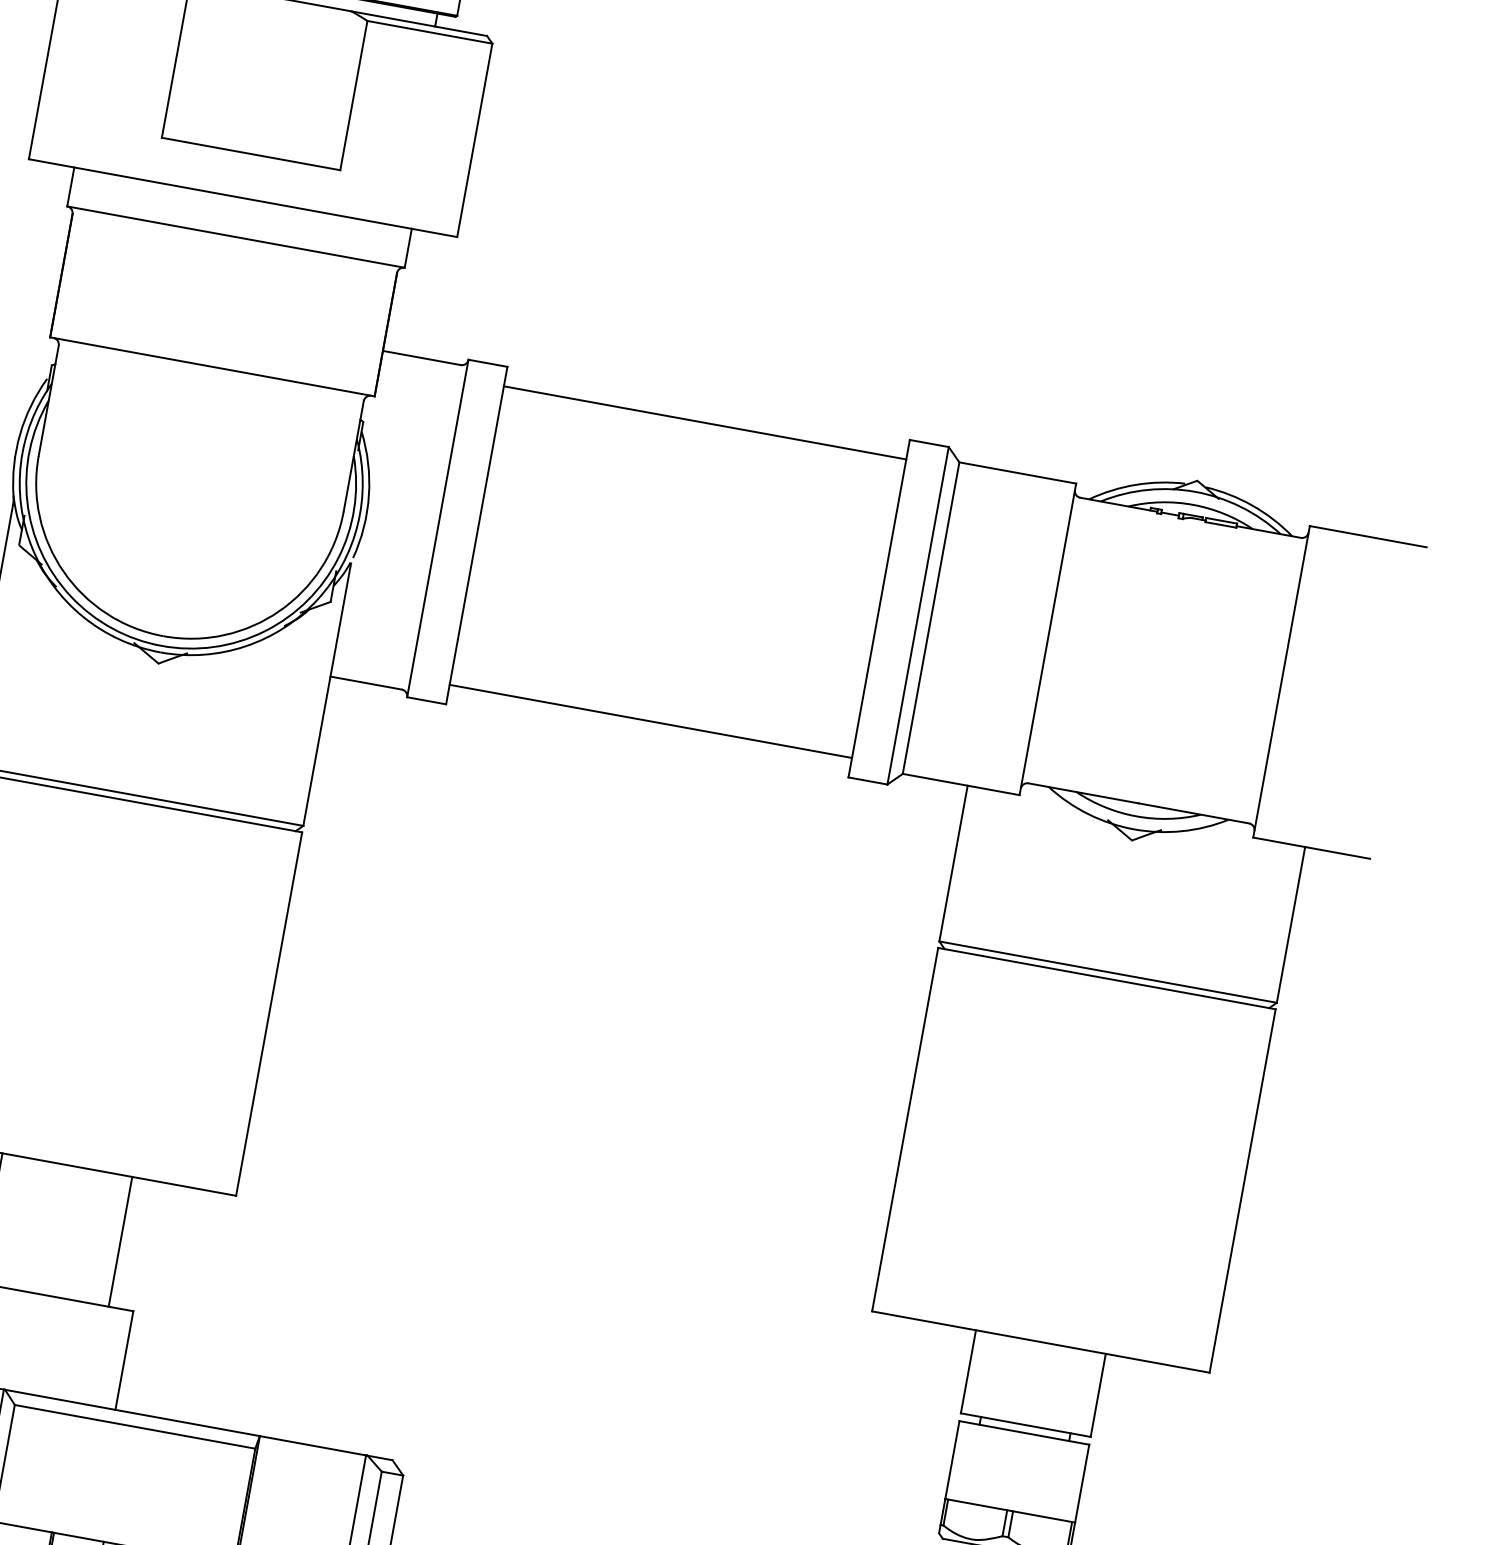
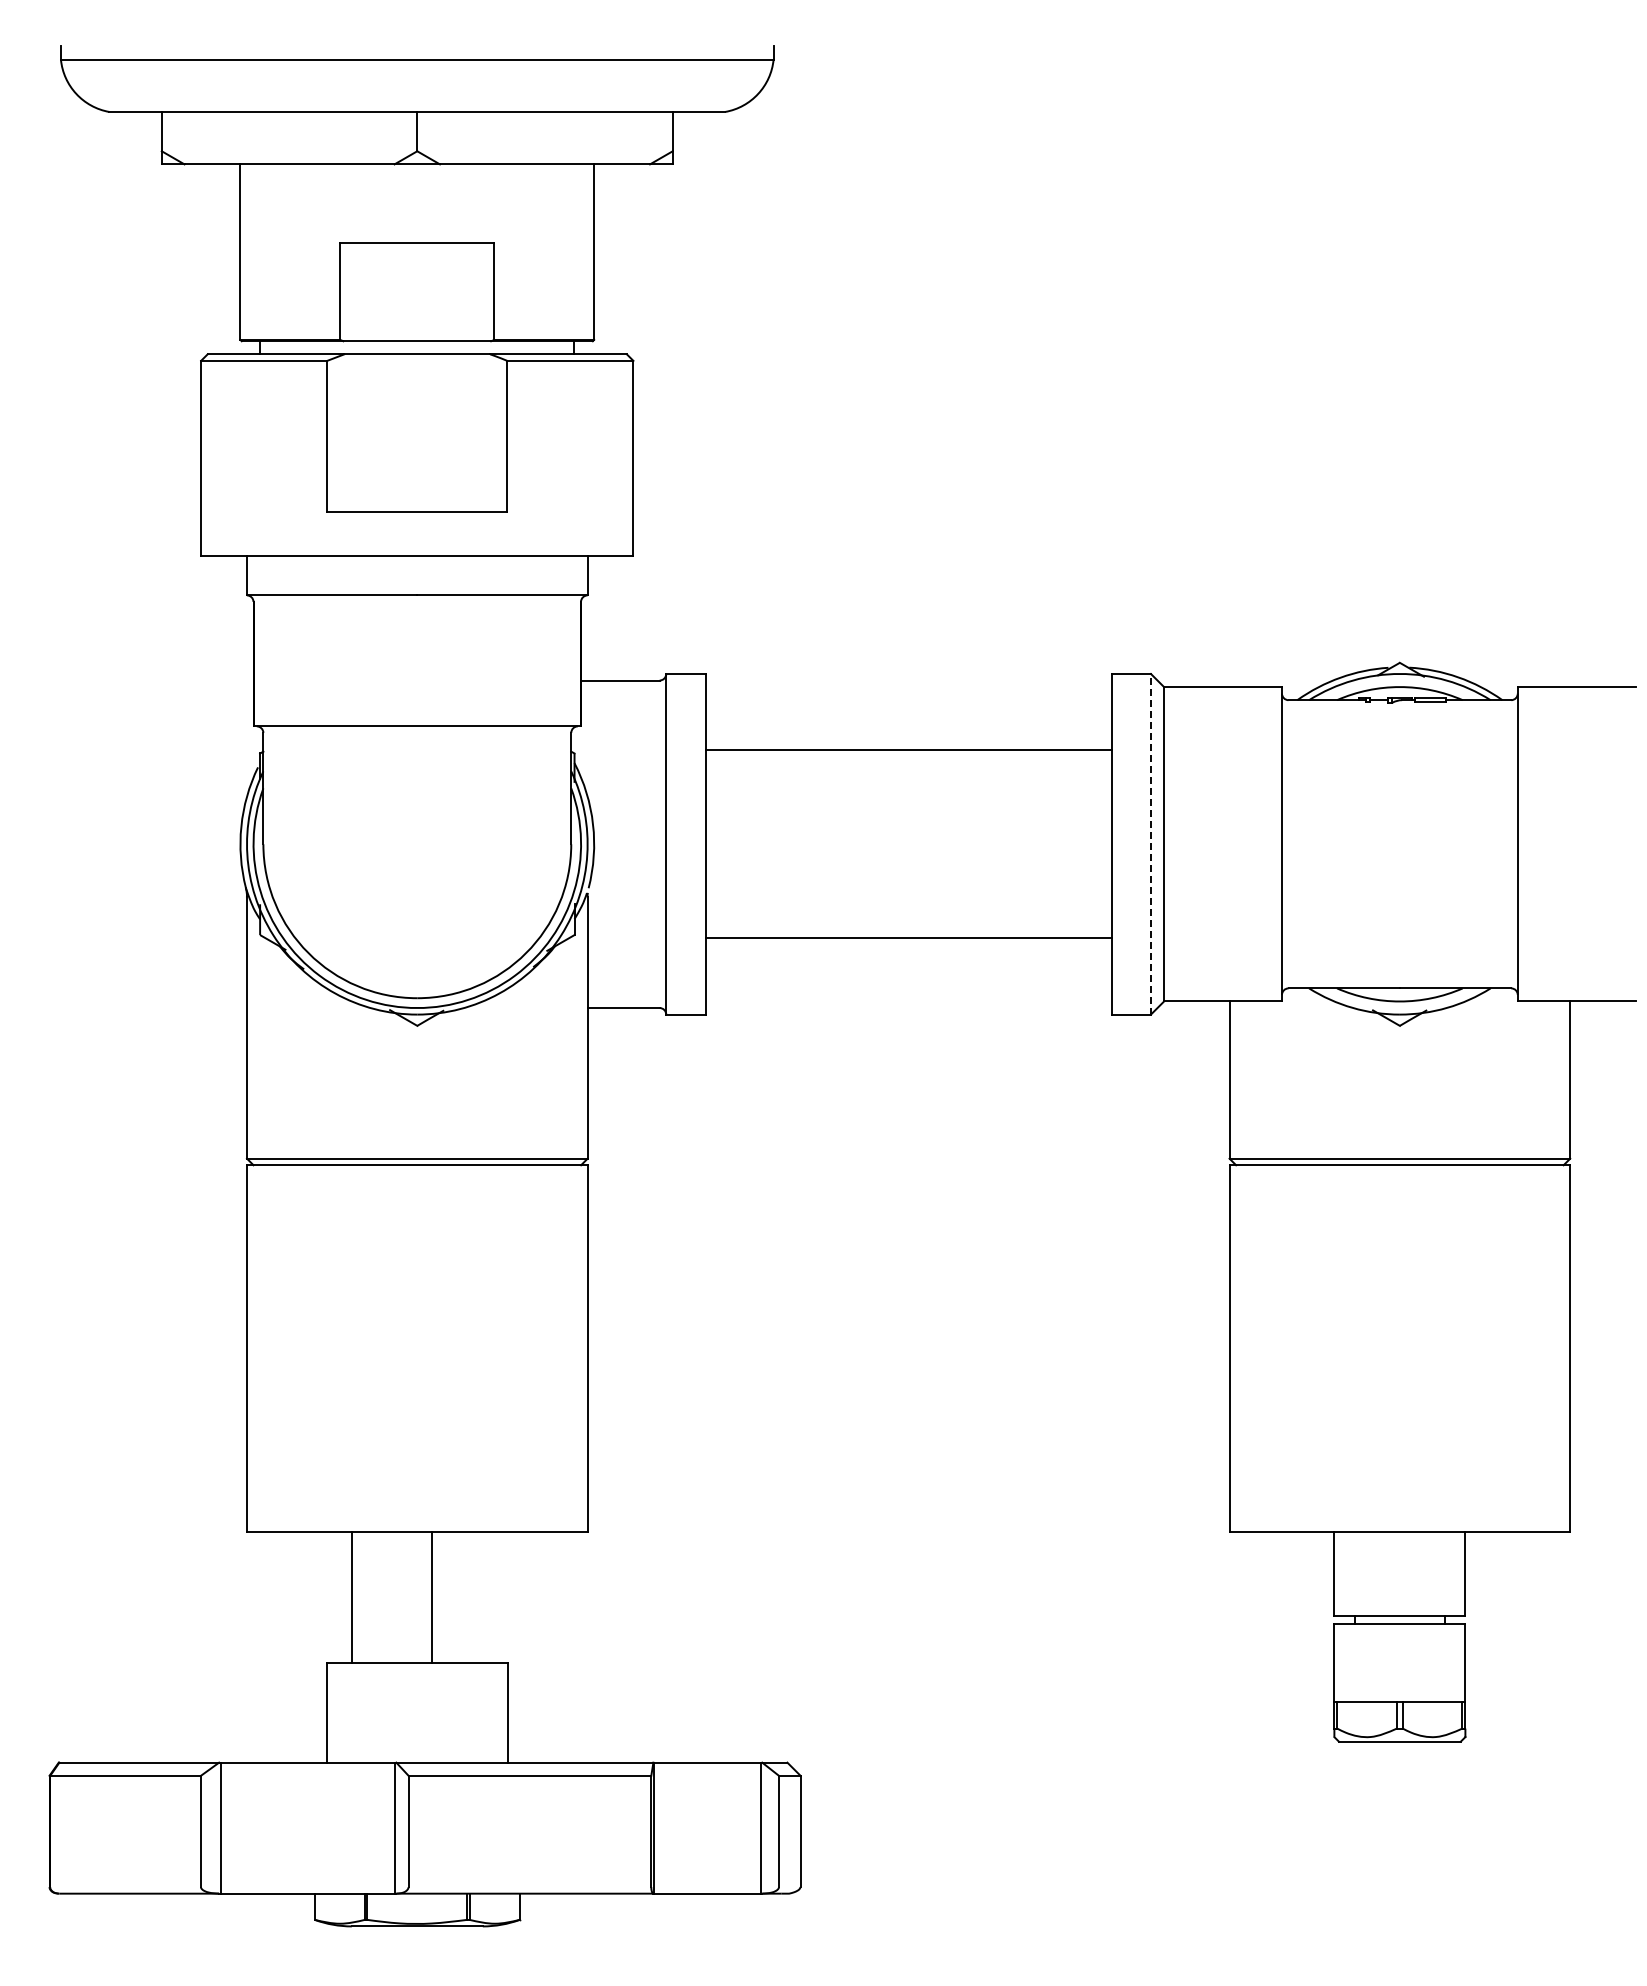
line: (705, 422) -> (908, 749), moved
line: (917, 614) -> (1150, 843), solid -> dashed
line: (650, 720) -> (908, 937), moved
line: (120, 1241) -> (431, 1597), moved

